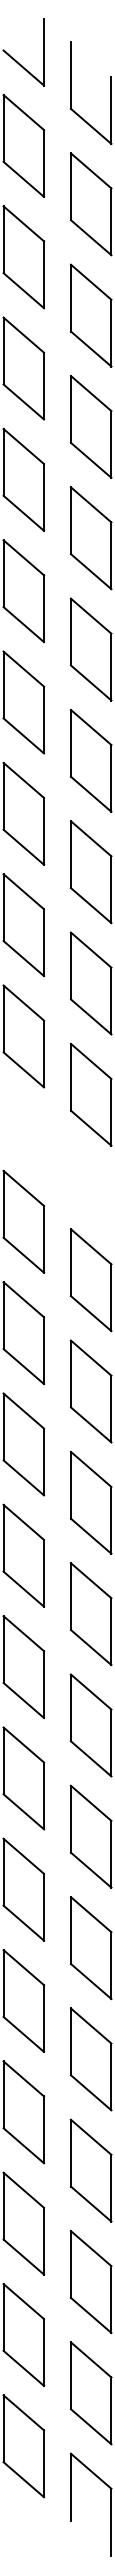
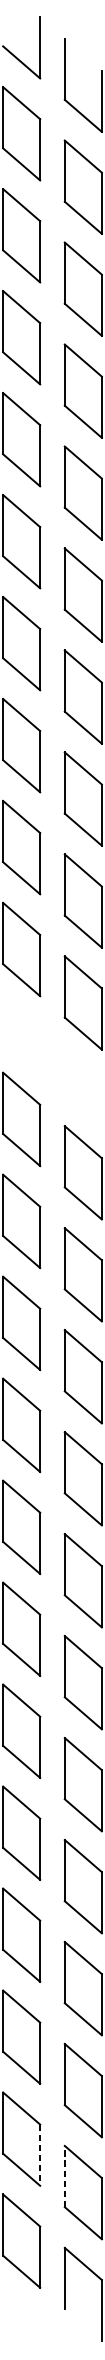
line: (44, 2353) -> (40, 2156), solid -> dashed
line: (70, 2375) -> (64, 2176), solid -> dashed

